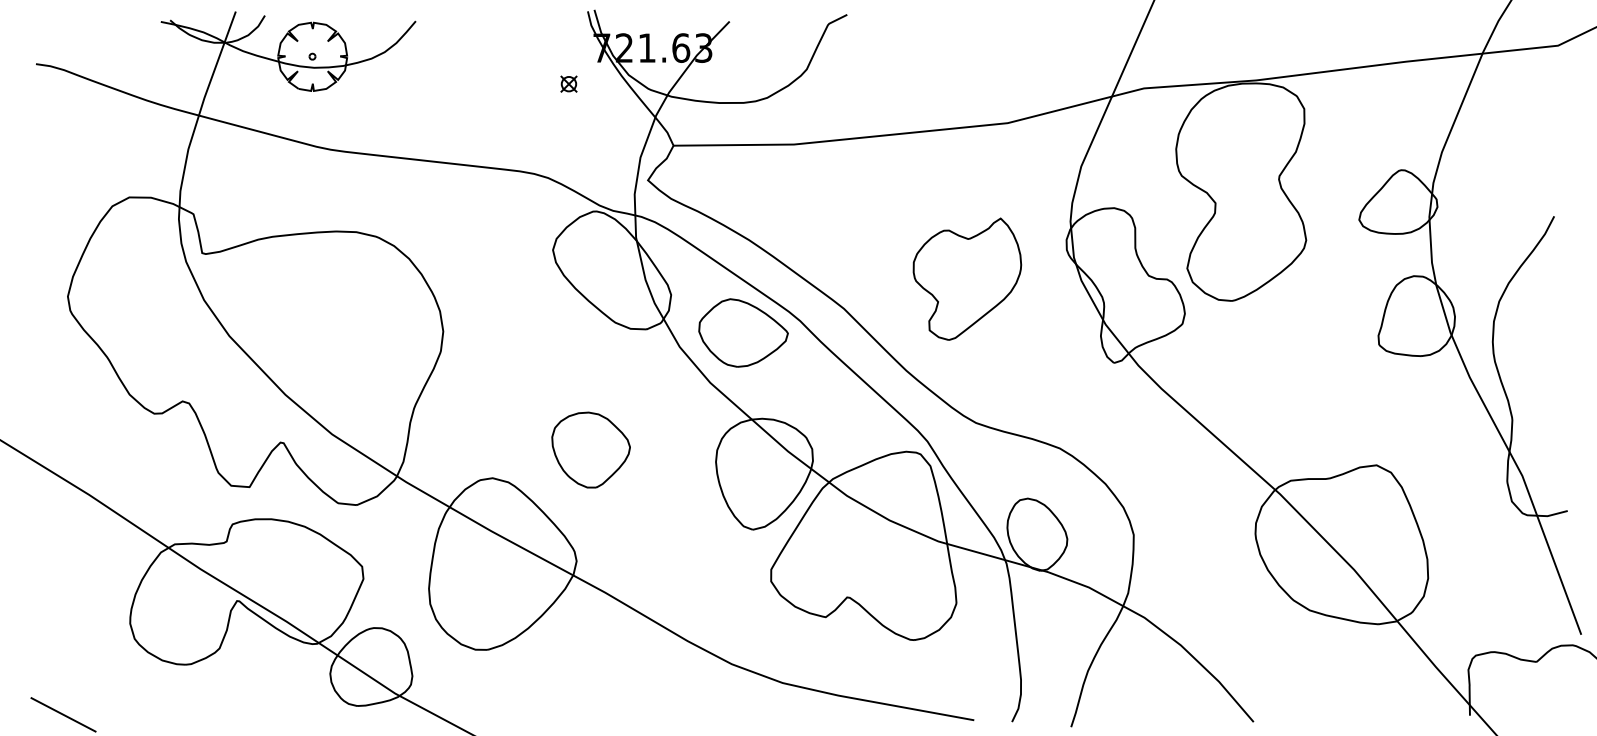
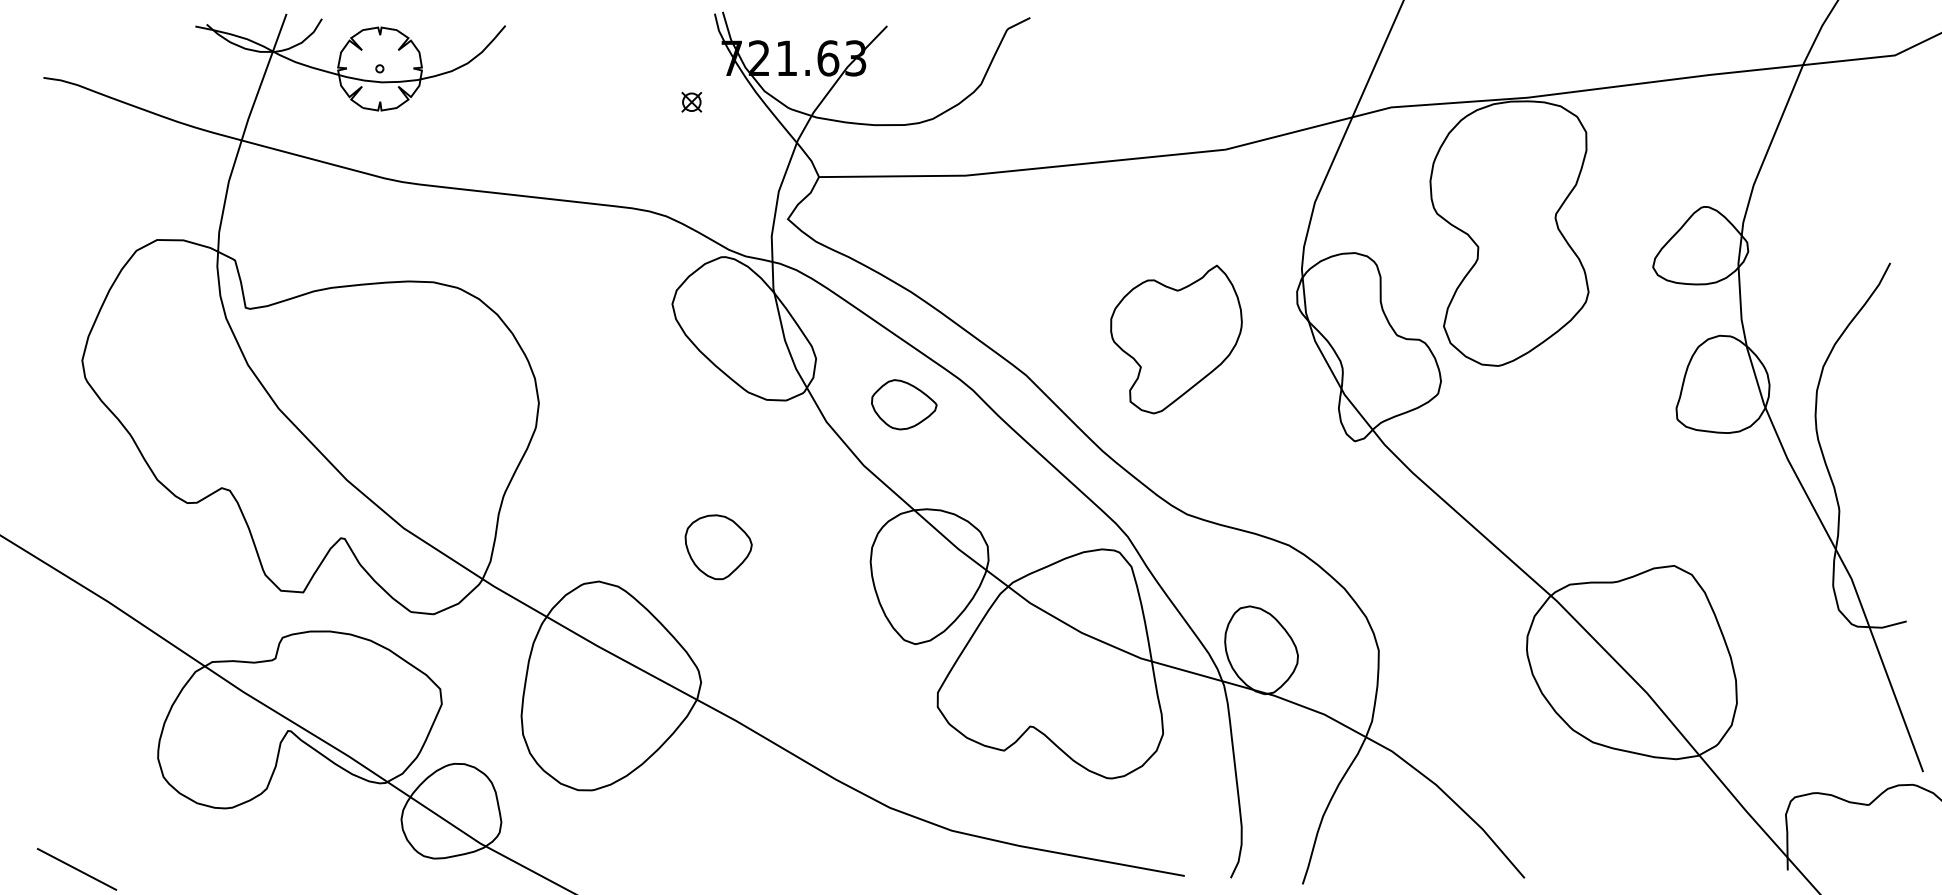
part: (743, 332) -> (904, 404), size x0.6
part: (590, 449) -> (718, 546), size x0.7

